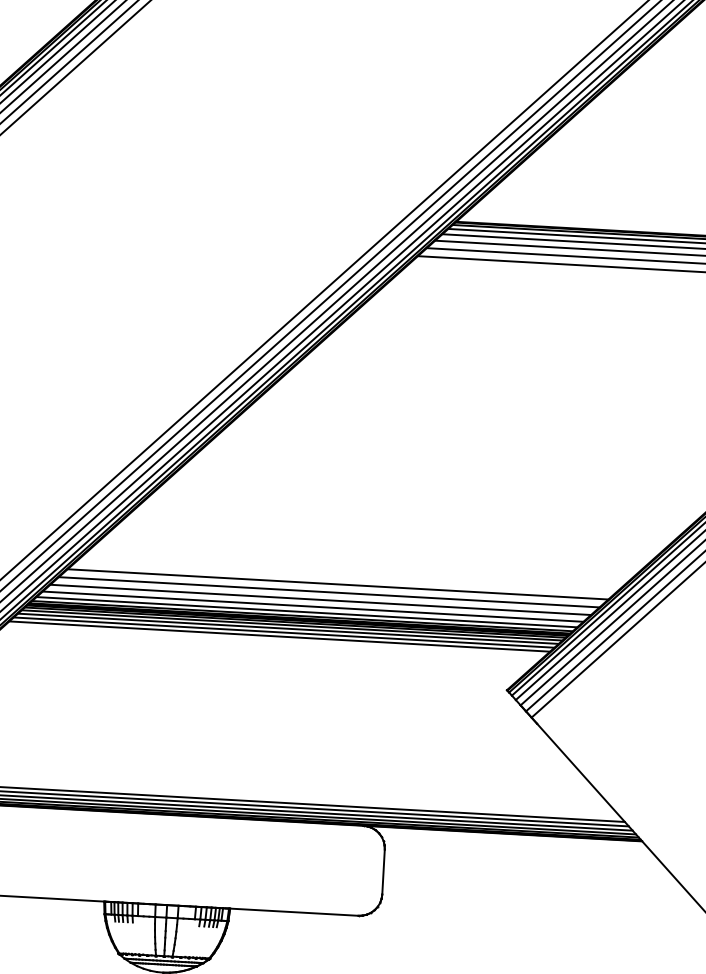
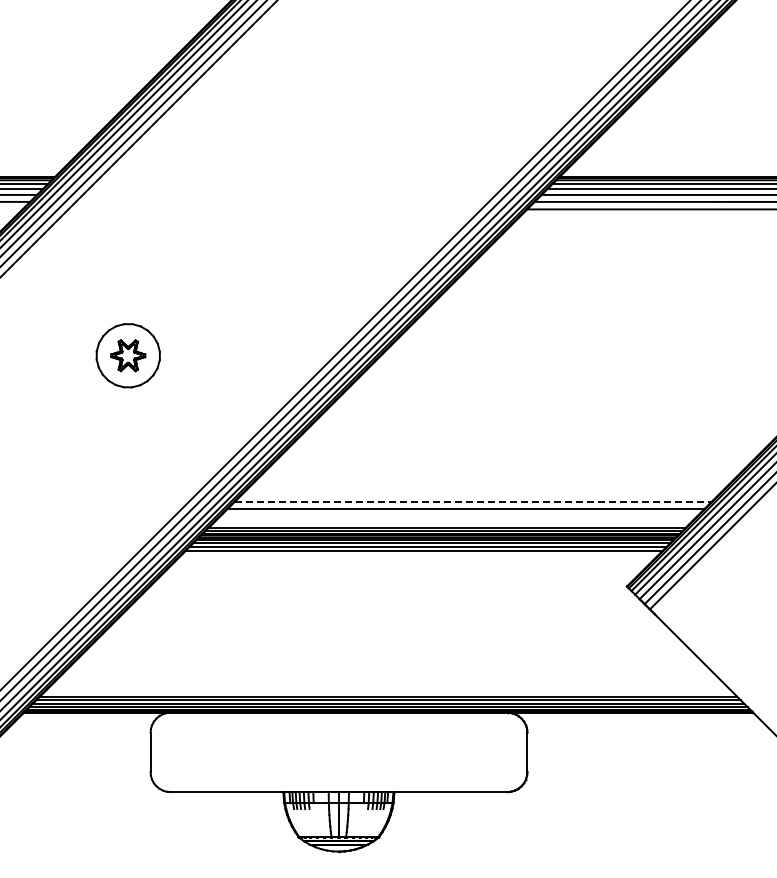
line: (338, 584) -> (473, 501), solid -> dashed
line: (320, 600) -> (458, 516), removed
line: (313, 606) -> (452, 522), removed

